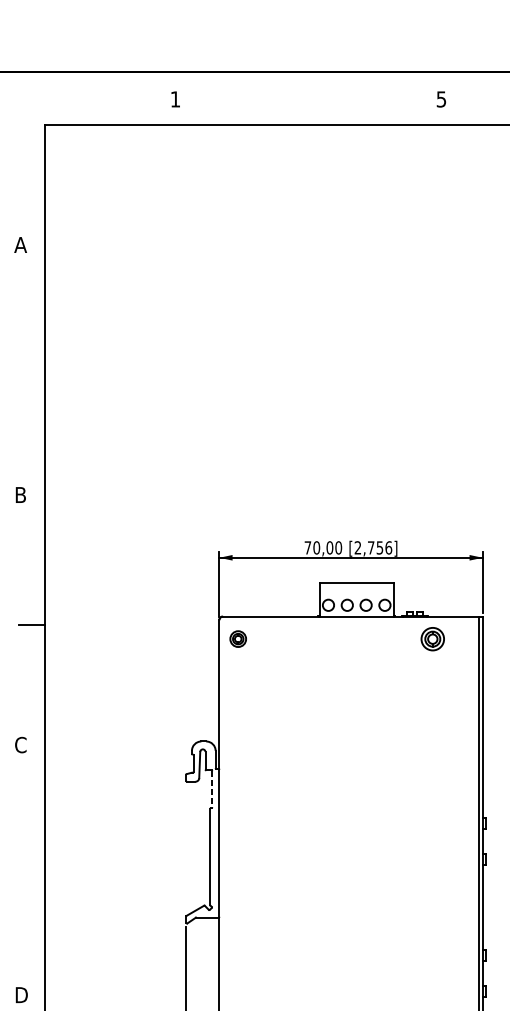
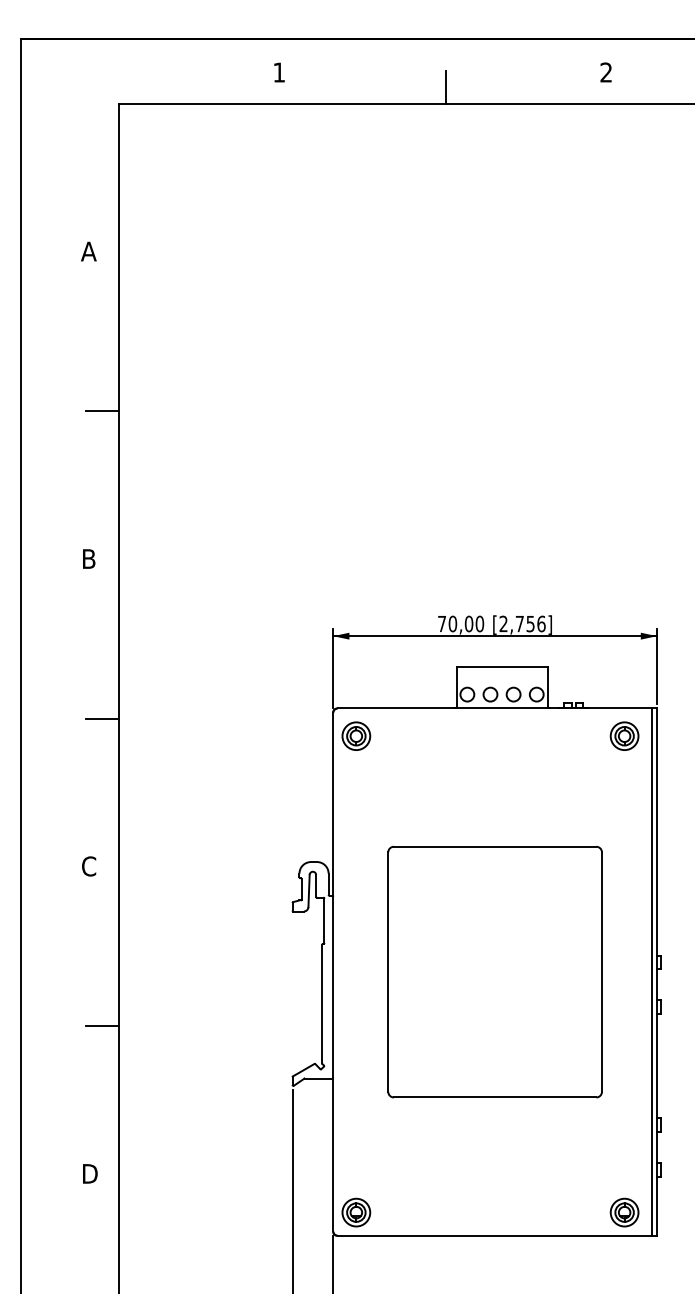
text: (440, 99) -> (605, 72), 5 -> 2
line: (311, 111) -> (446, 87), added
line: (31, 375) -> (102, 411), added
part: (238, 638) -> (356, 735), size x1.43
part: (432, 638) -> (624, 735), moved
line: (212, 789) -> (324, 921), dashed -> solid
part: (350, 831) -> (494, 972), added
line: (31, 875) -> (102, 1026), added

